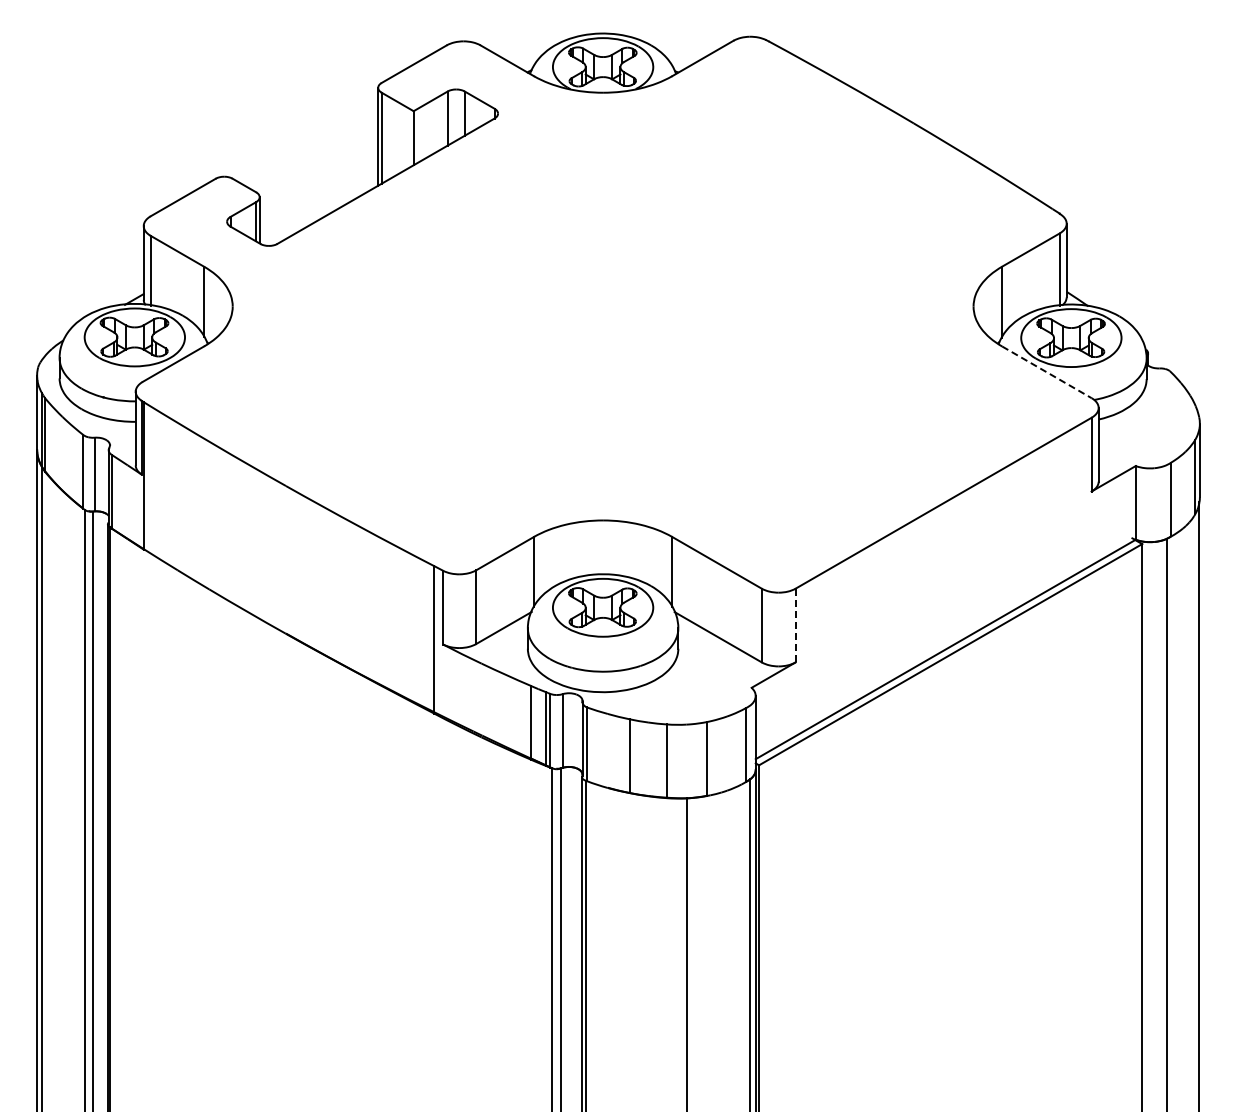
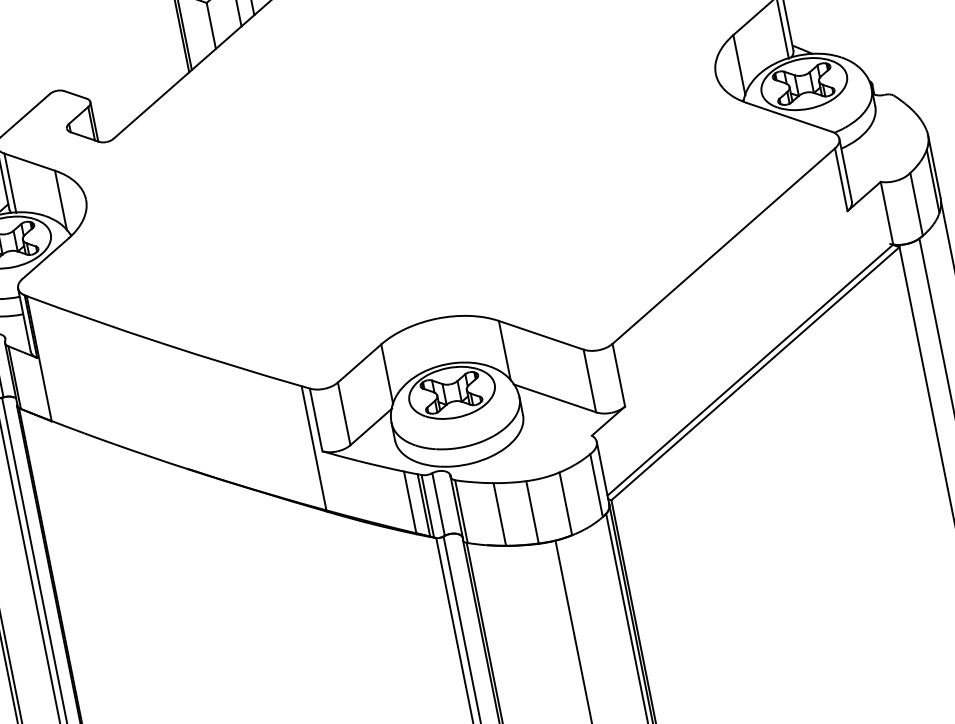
line: (1046, 372) -> (789, 117), dashed -> solid
line: (795, 625) -> (618, 375), dashed -> solid

